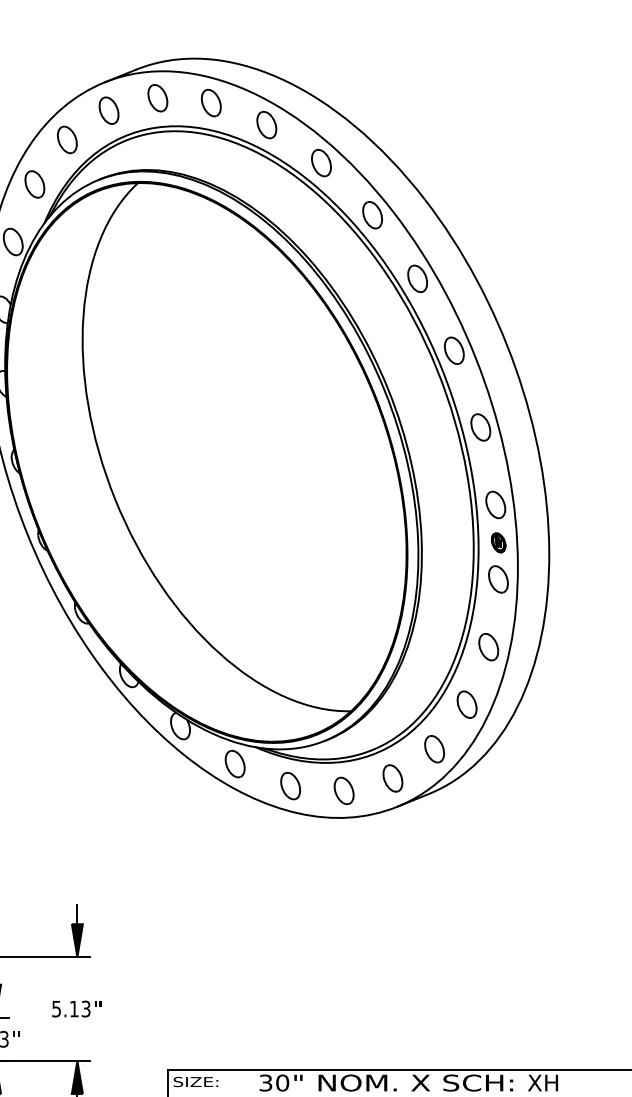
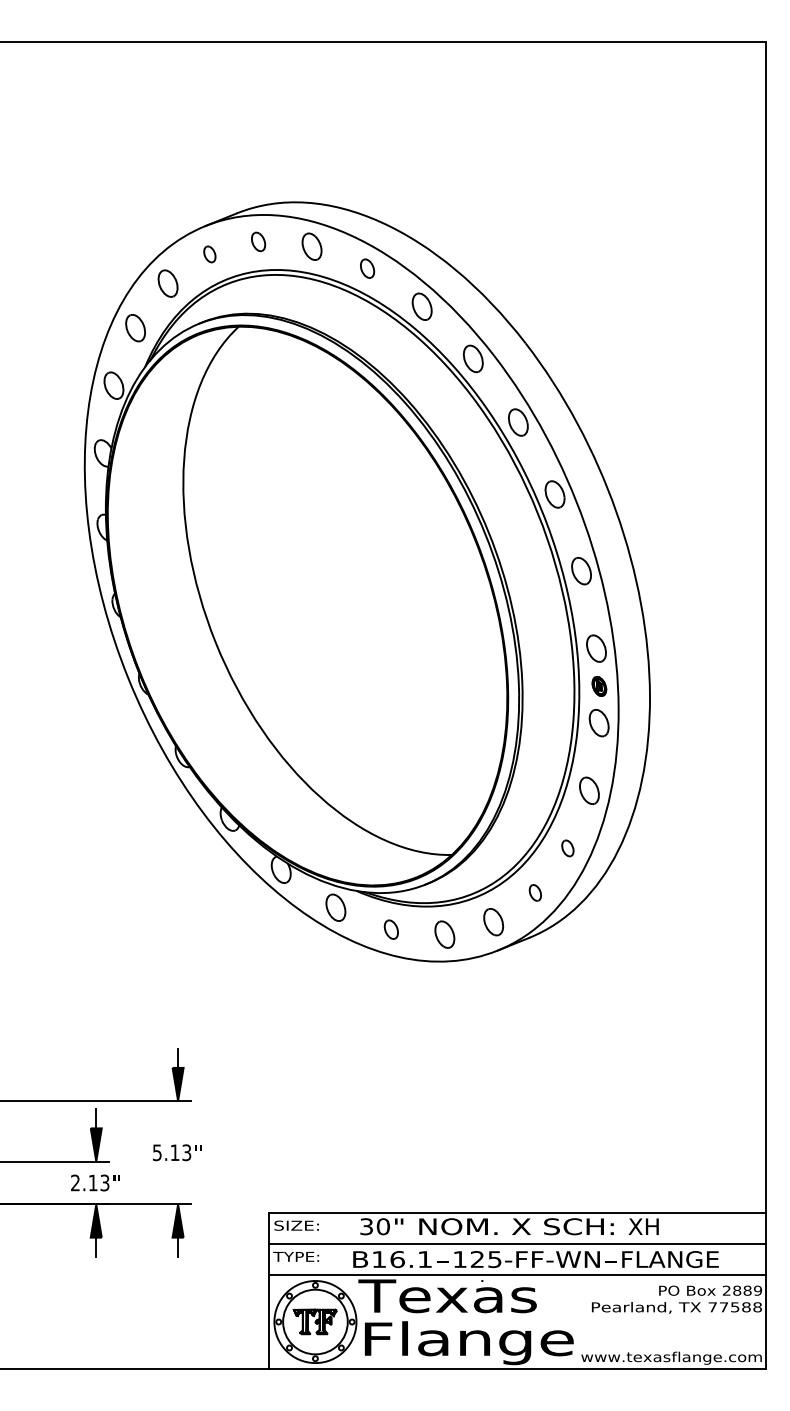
part: (157, 97) -> (258, 241), size x0.7
part: (108, 110) -> (209, 254), size x0.6
part: (266, 124) -> (367, 268), size x0.7
part: (466, 704) -> (567, 848), size x0.6
part: (434, 748) -> (535, 892), size x0.6
part: (290, 785) -> (391, 929), size x0.7

